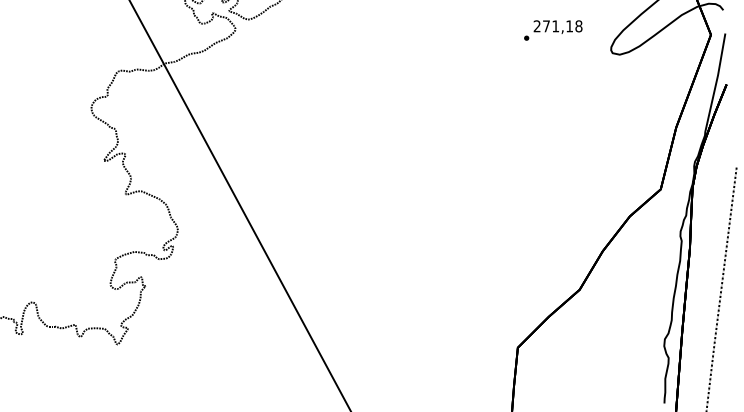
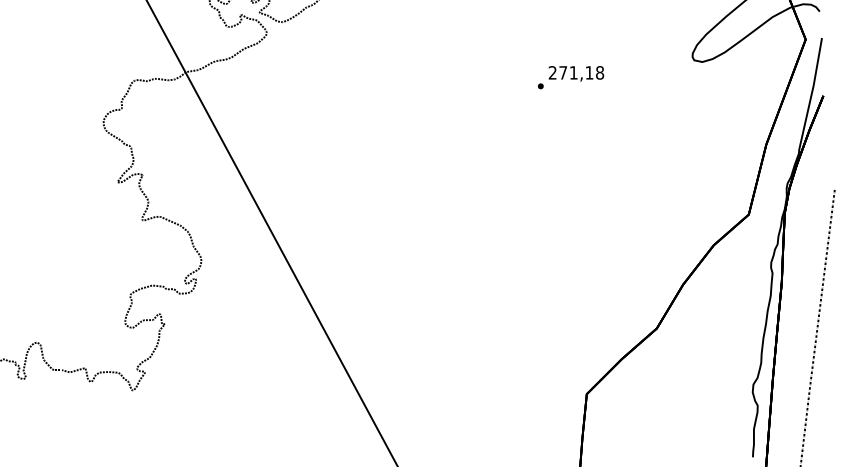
text: (552, 30) -> (570, 77), moved

